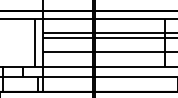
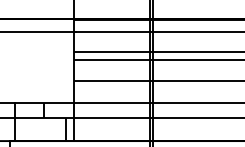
line: (35, 42) -> (63, 66), removed

